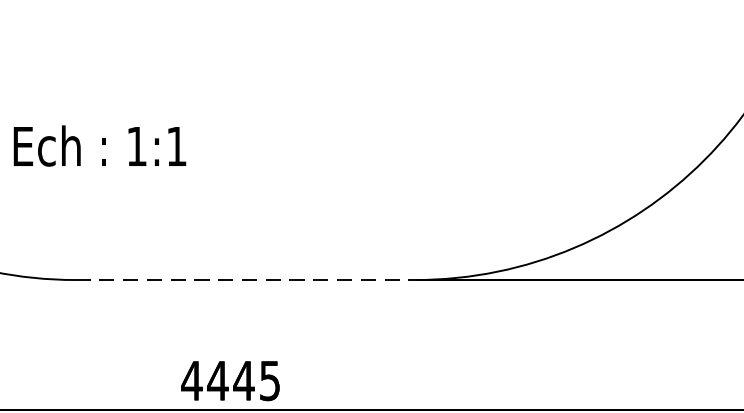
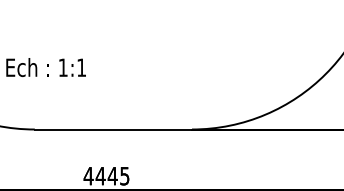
line: (245, 279) -> (113, 129), dashed -> solid

